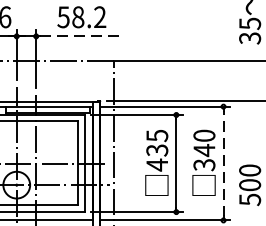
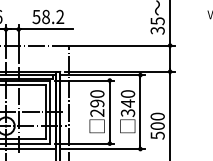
line: (80, 36) -> (47, 29), dashed -> solid
text: (157, 150) -> (97, 103), 435 -> 290
line: (223, 162) -> (140, 111), dashed -> solid

